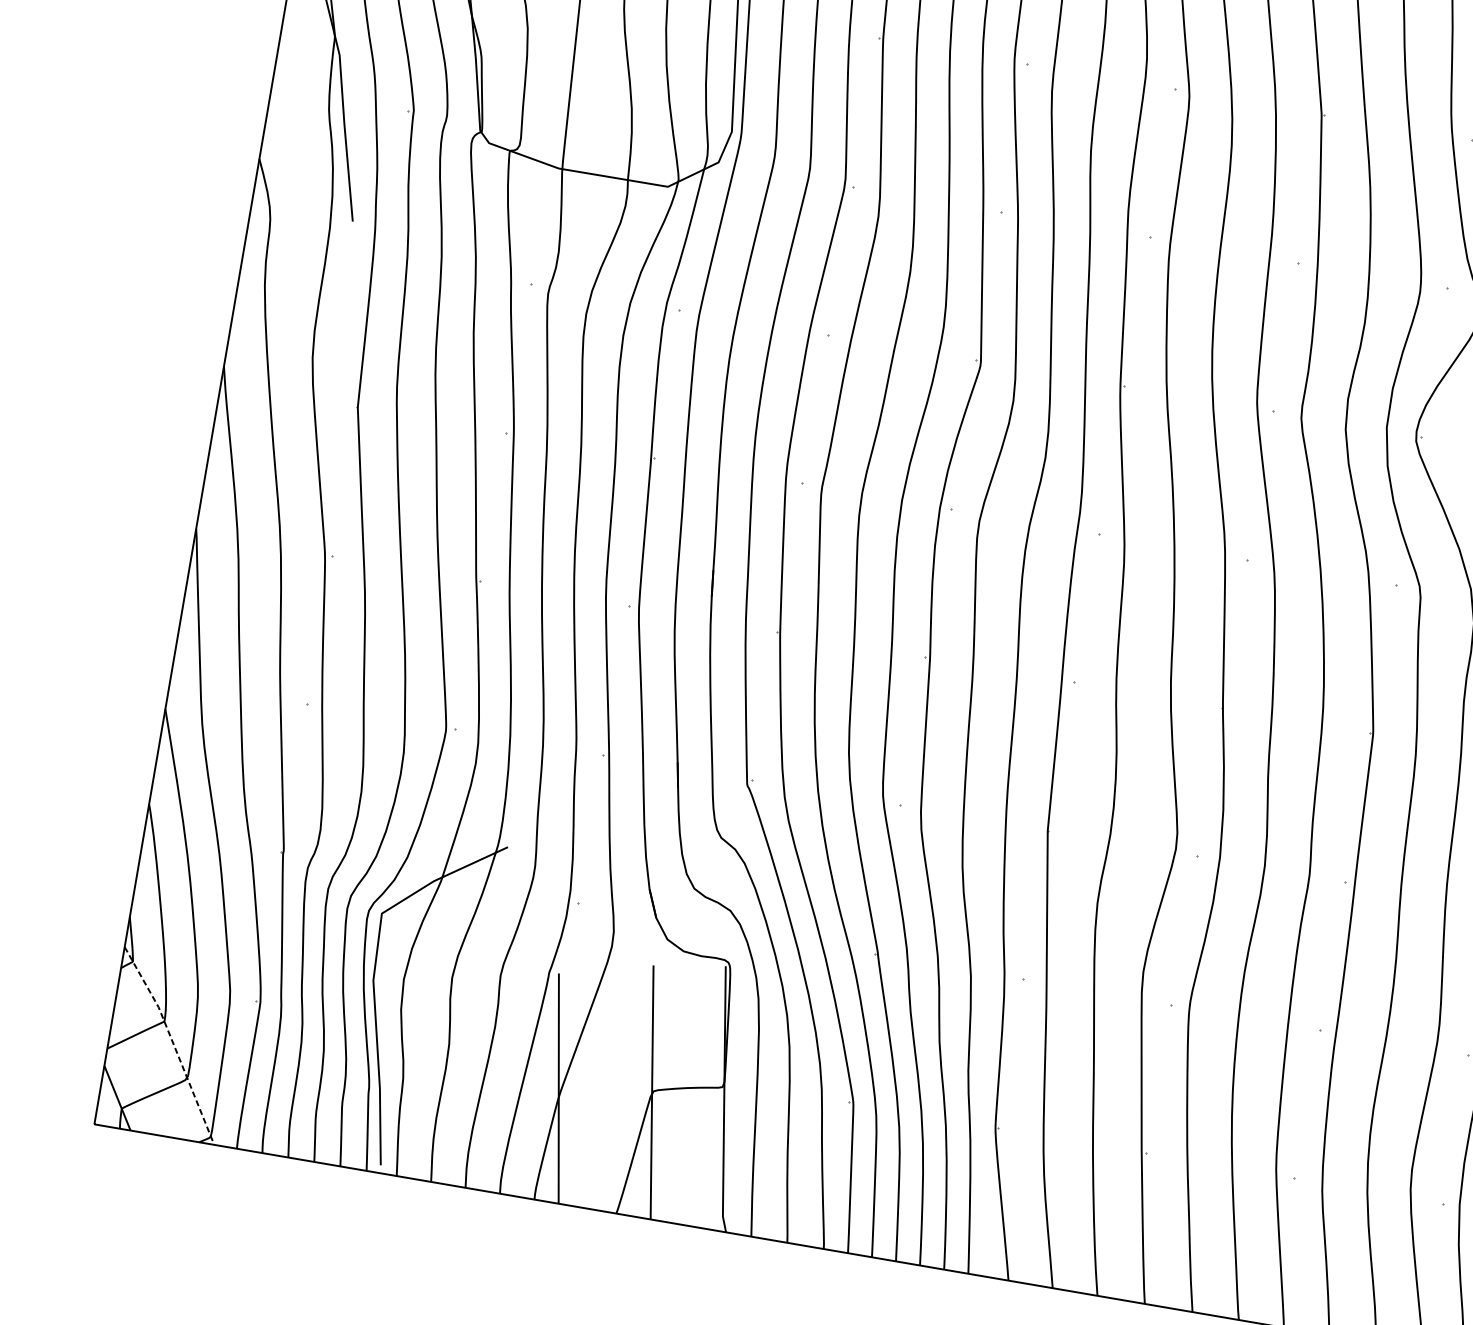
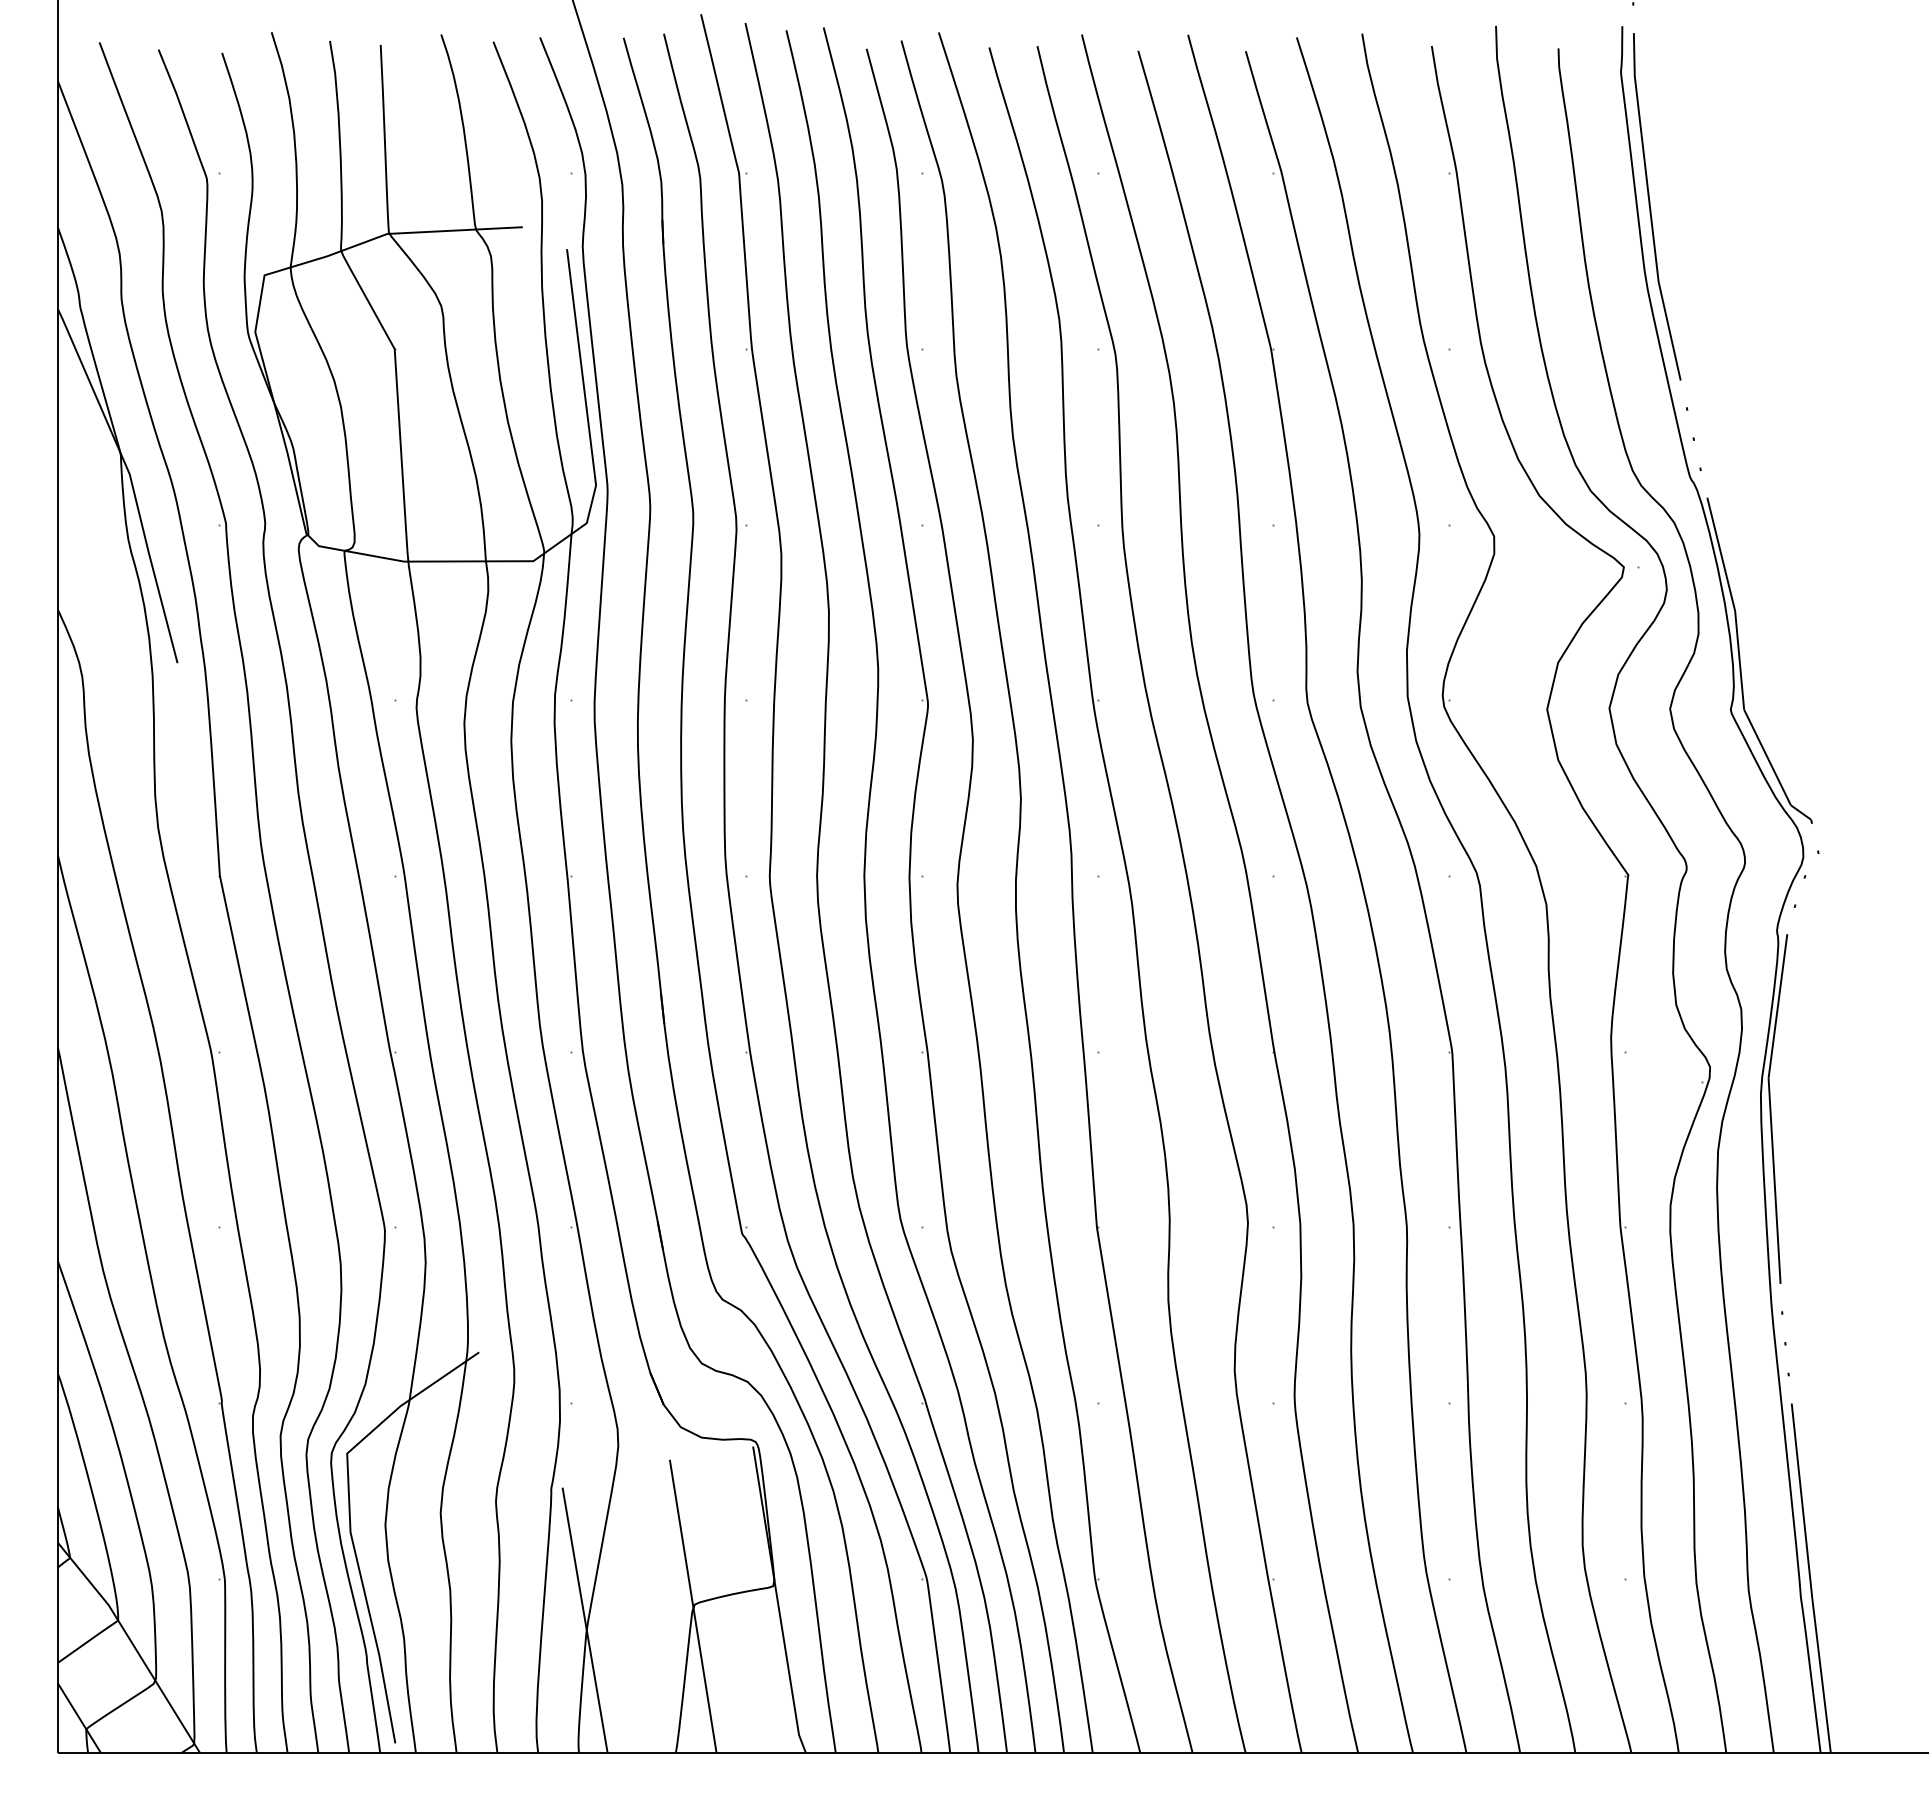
line: (173, 1043) -> (132, 1644), dashed -> solid

